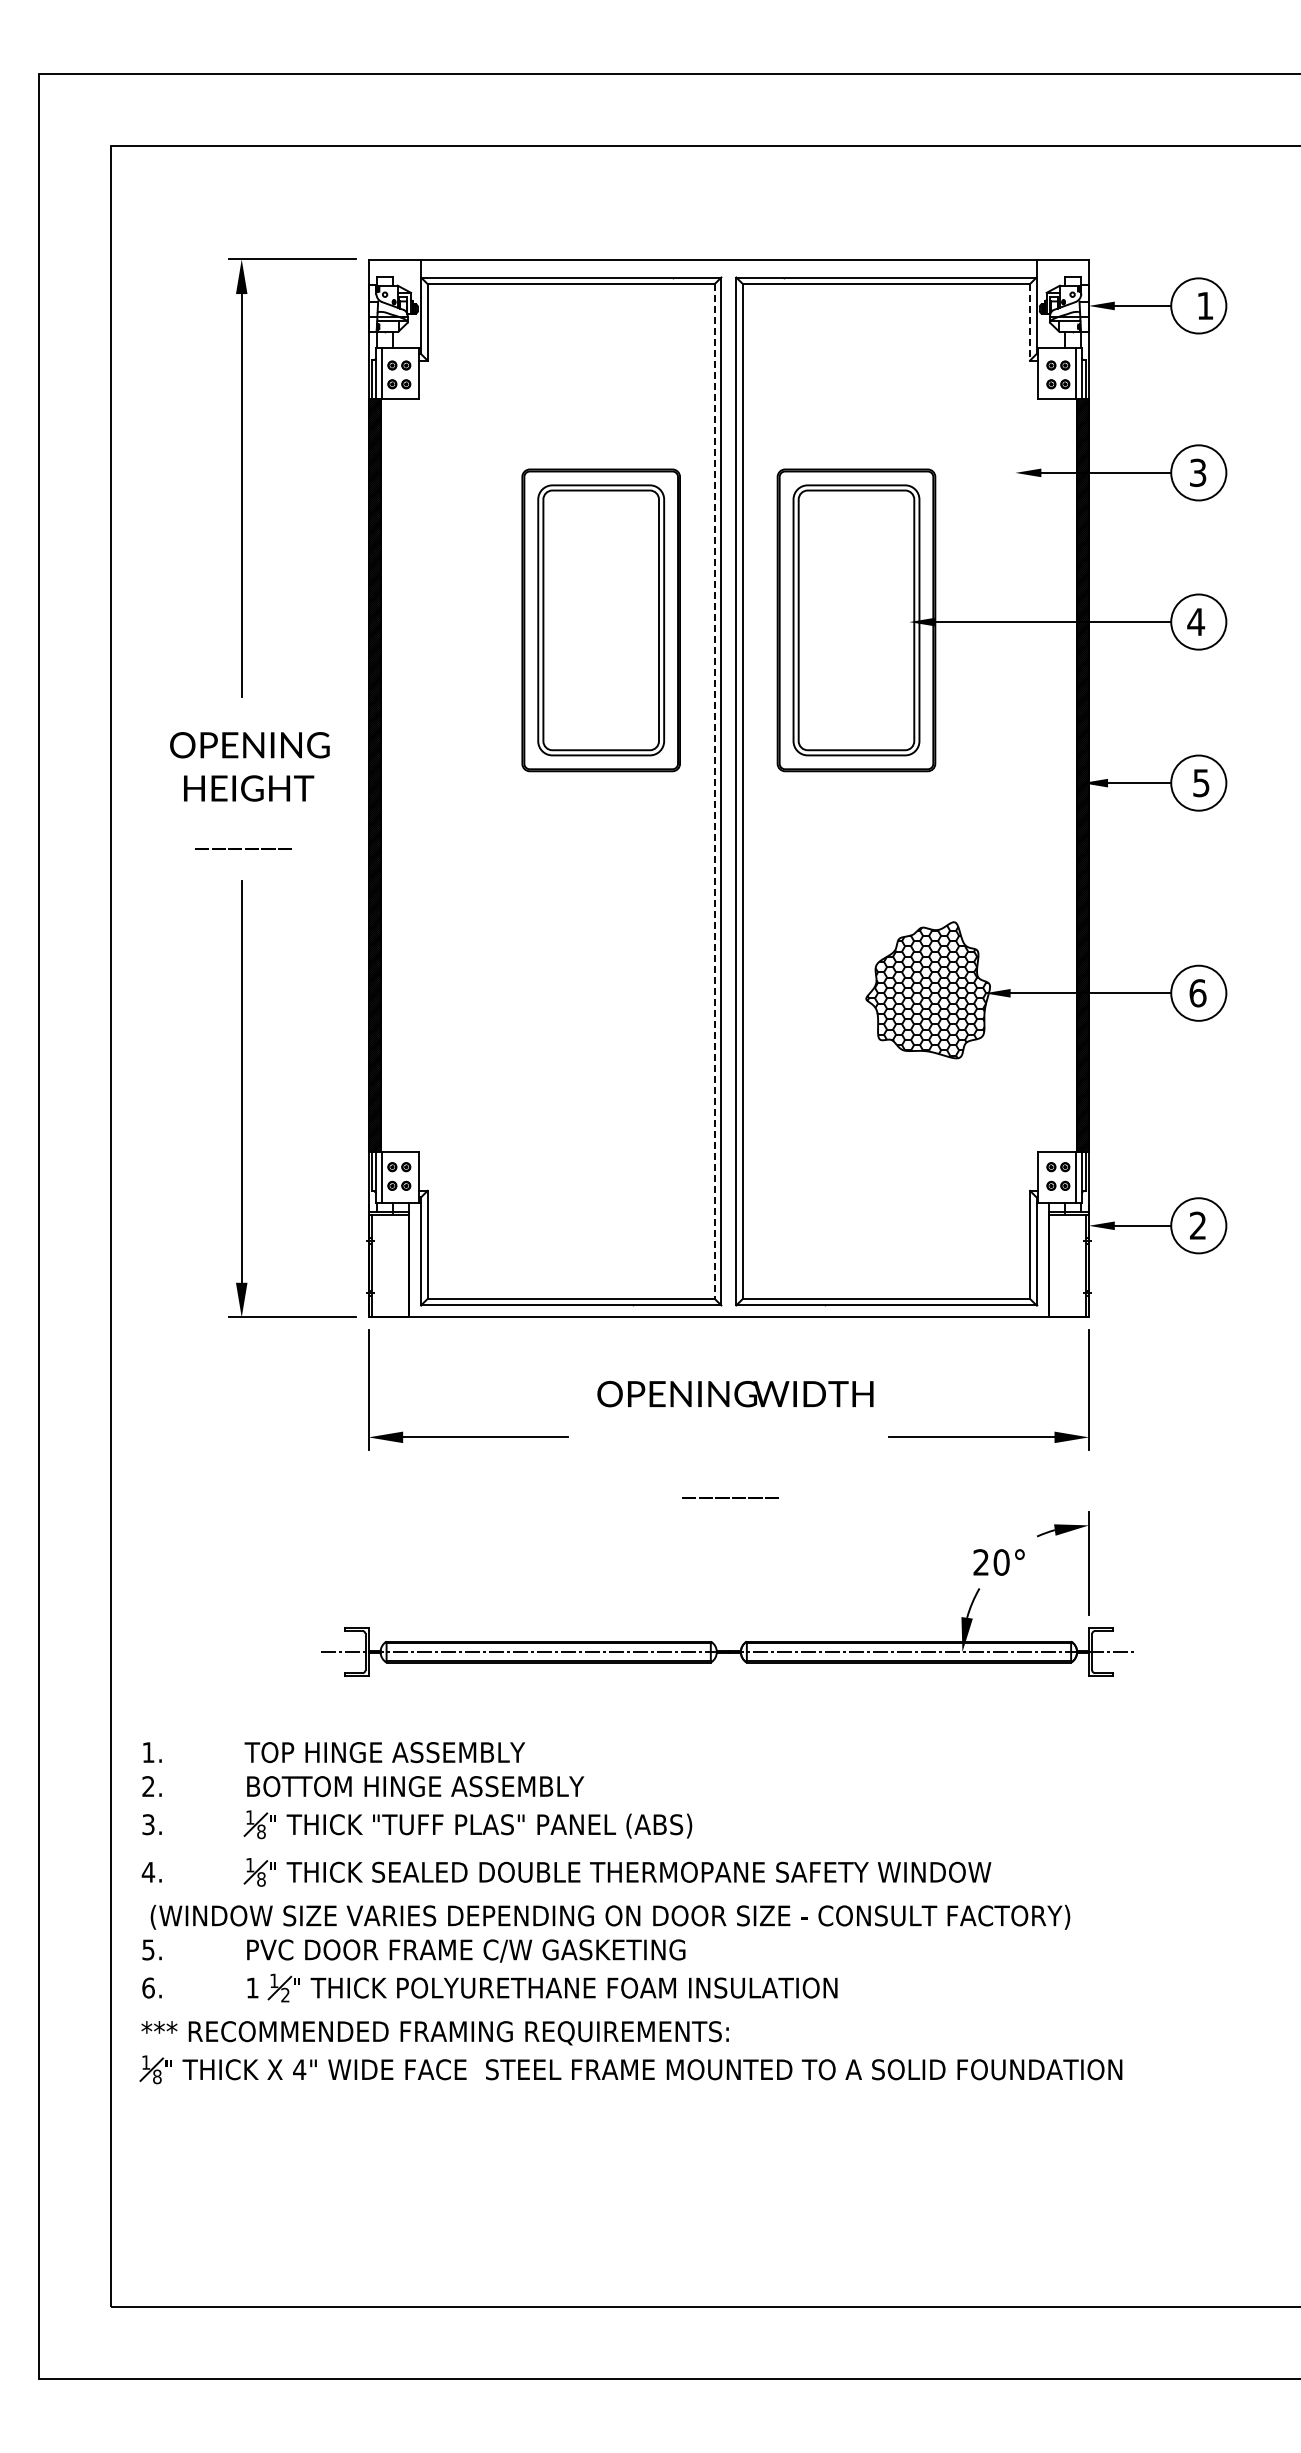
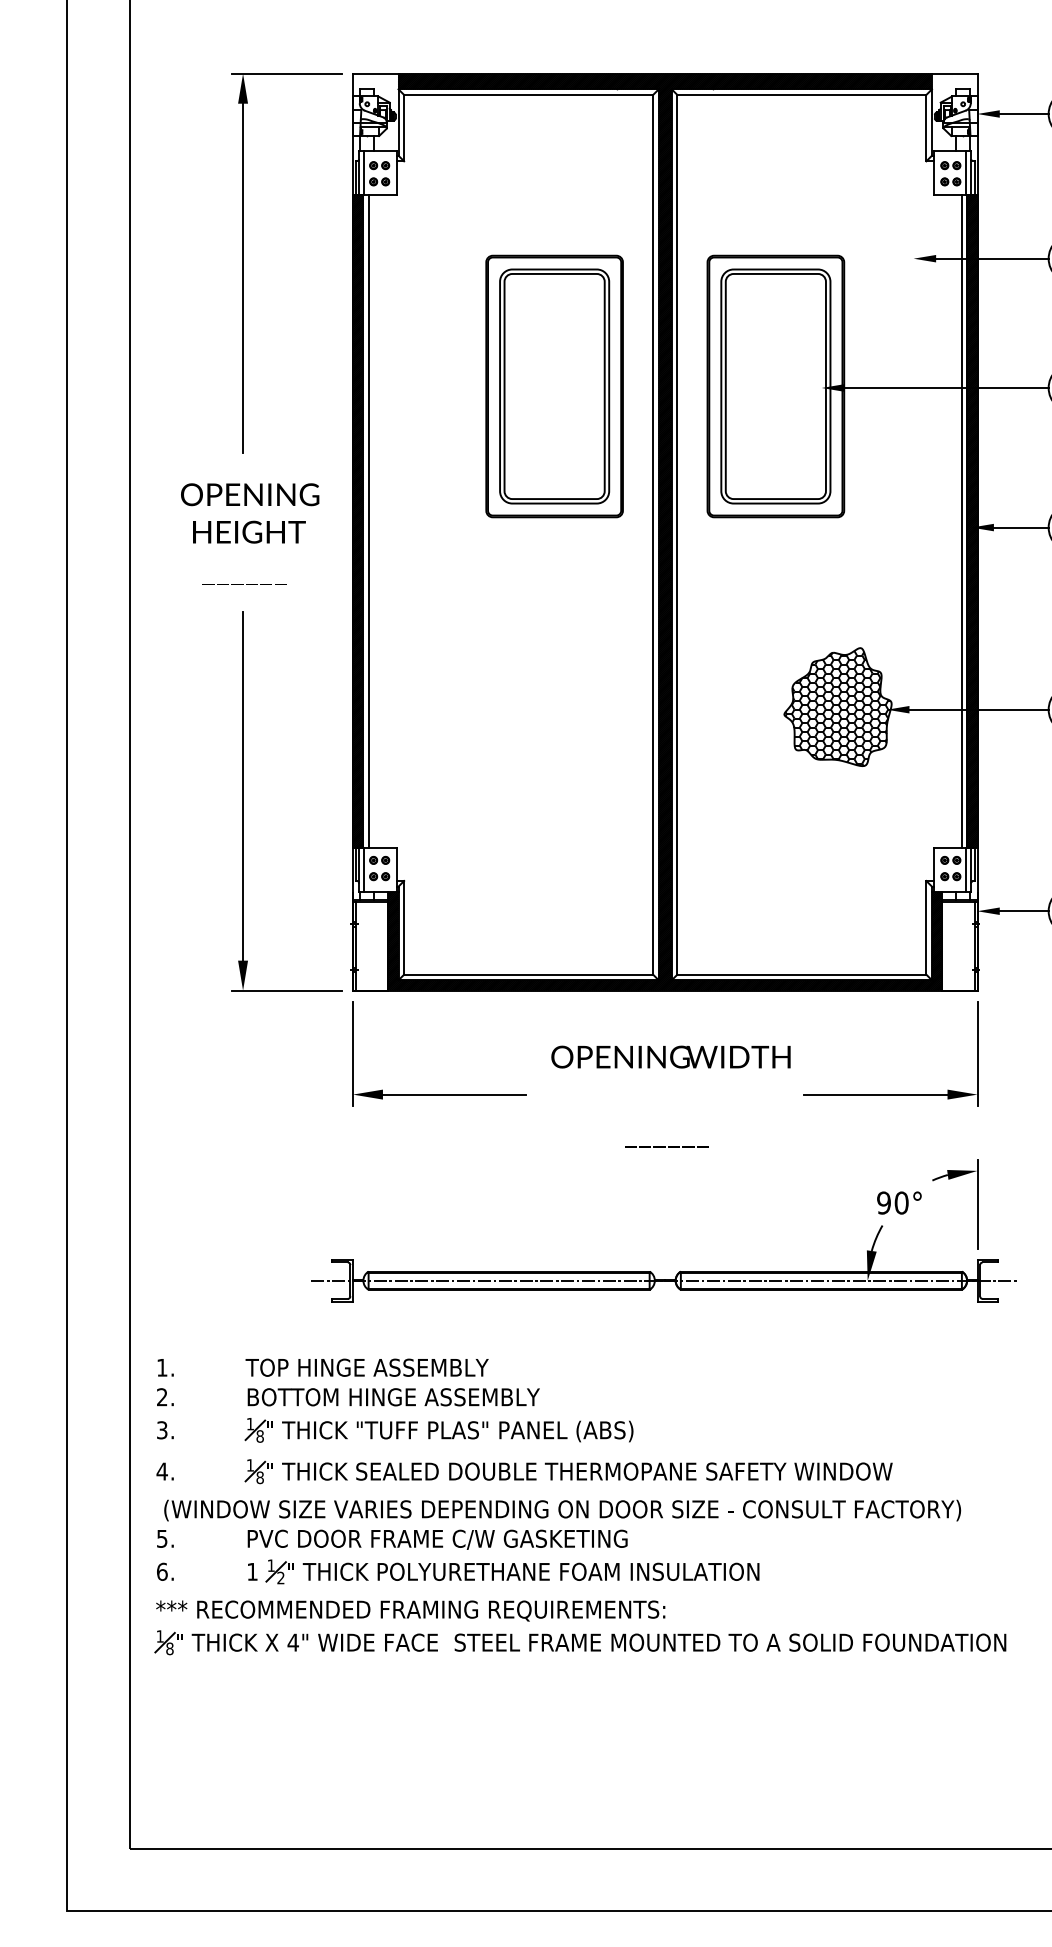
line: (1030, 322) -> (926, 128), dashed -> solid
line: (387, 775) -> (369, 520), added
line: (1070, 775) -> (961, 520), added
hatch: (728, 788) -> (664, 532), added
line: (714, 791) -> (652, 534), dashed -> solid
text: (981, 1562) -> (884, 1203), 20° -> 90°

